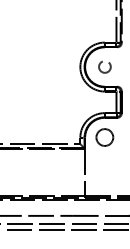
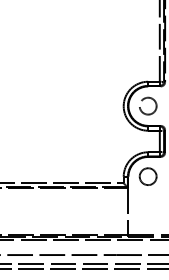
circle: (105, 66) -> (148, 105), size x1.43

